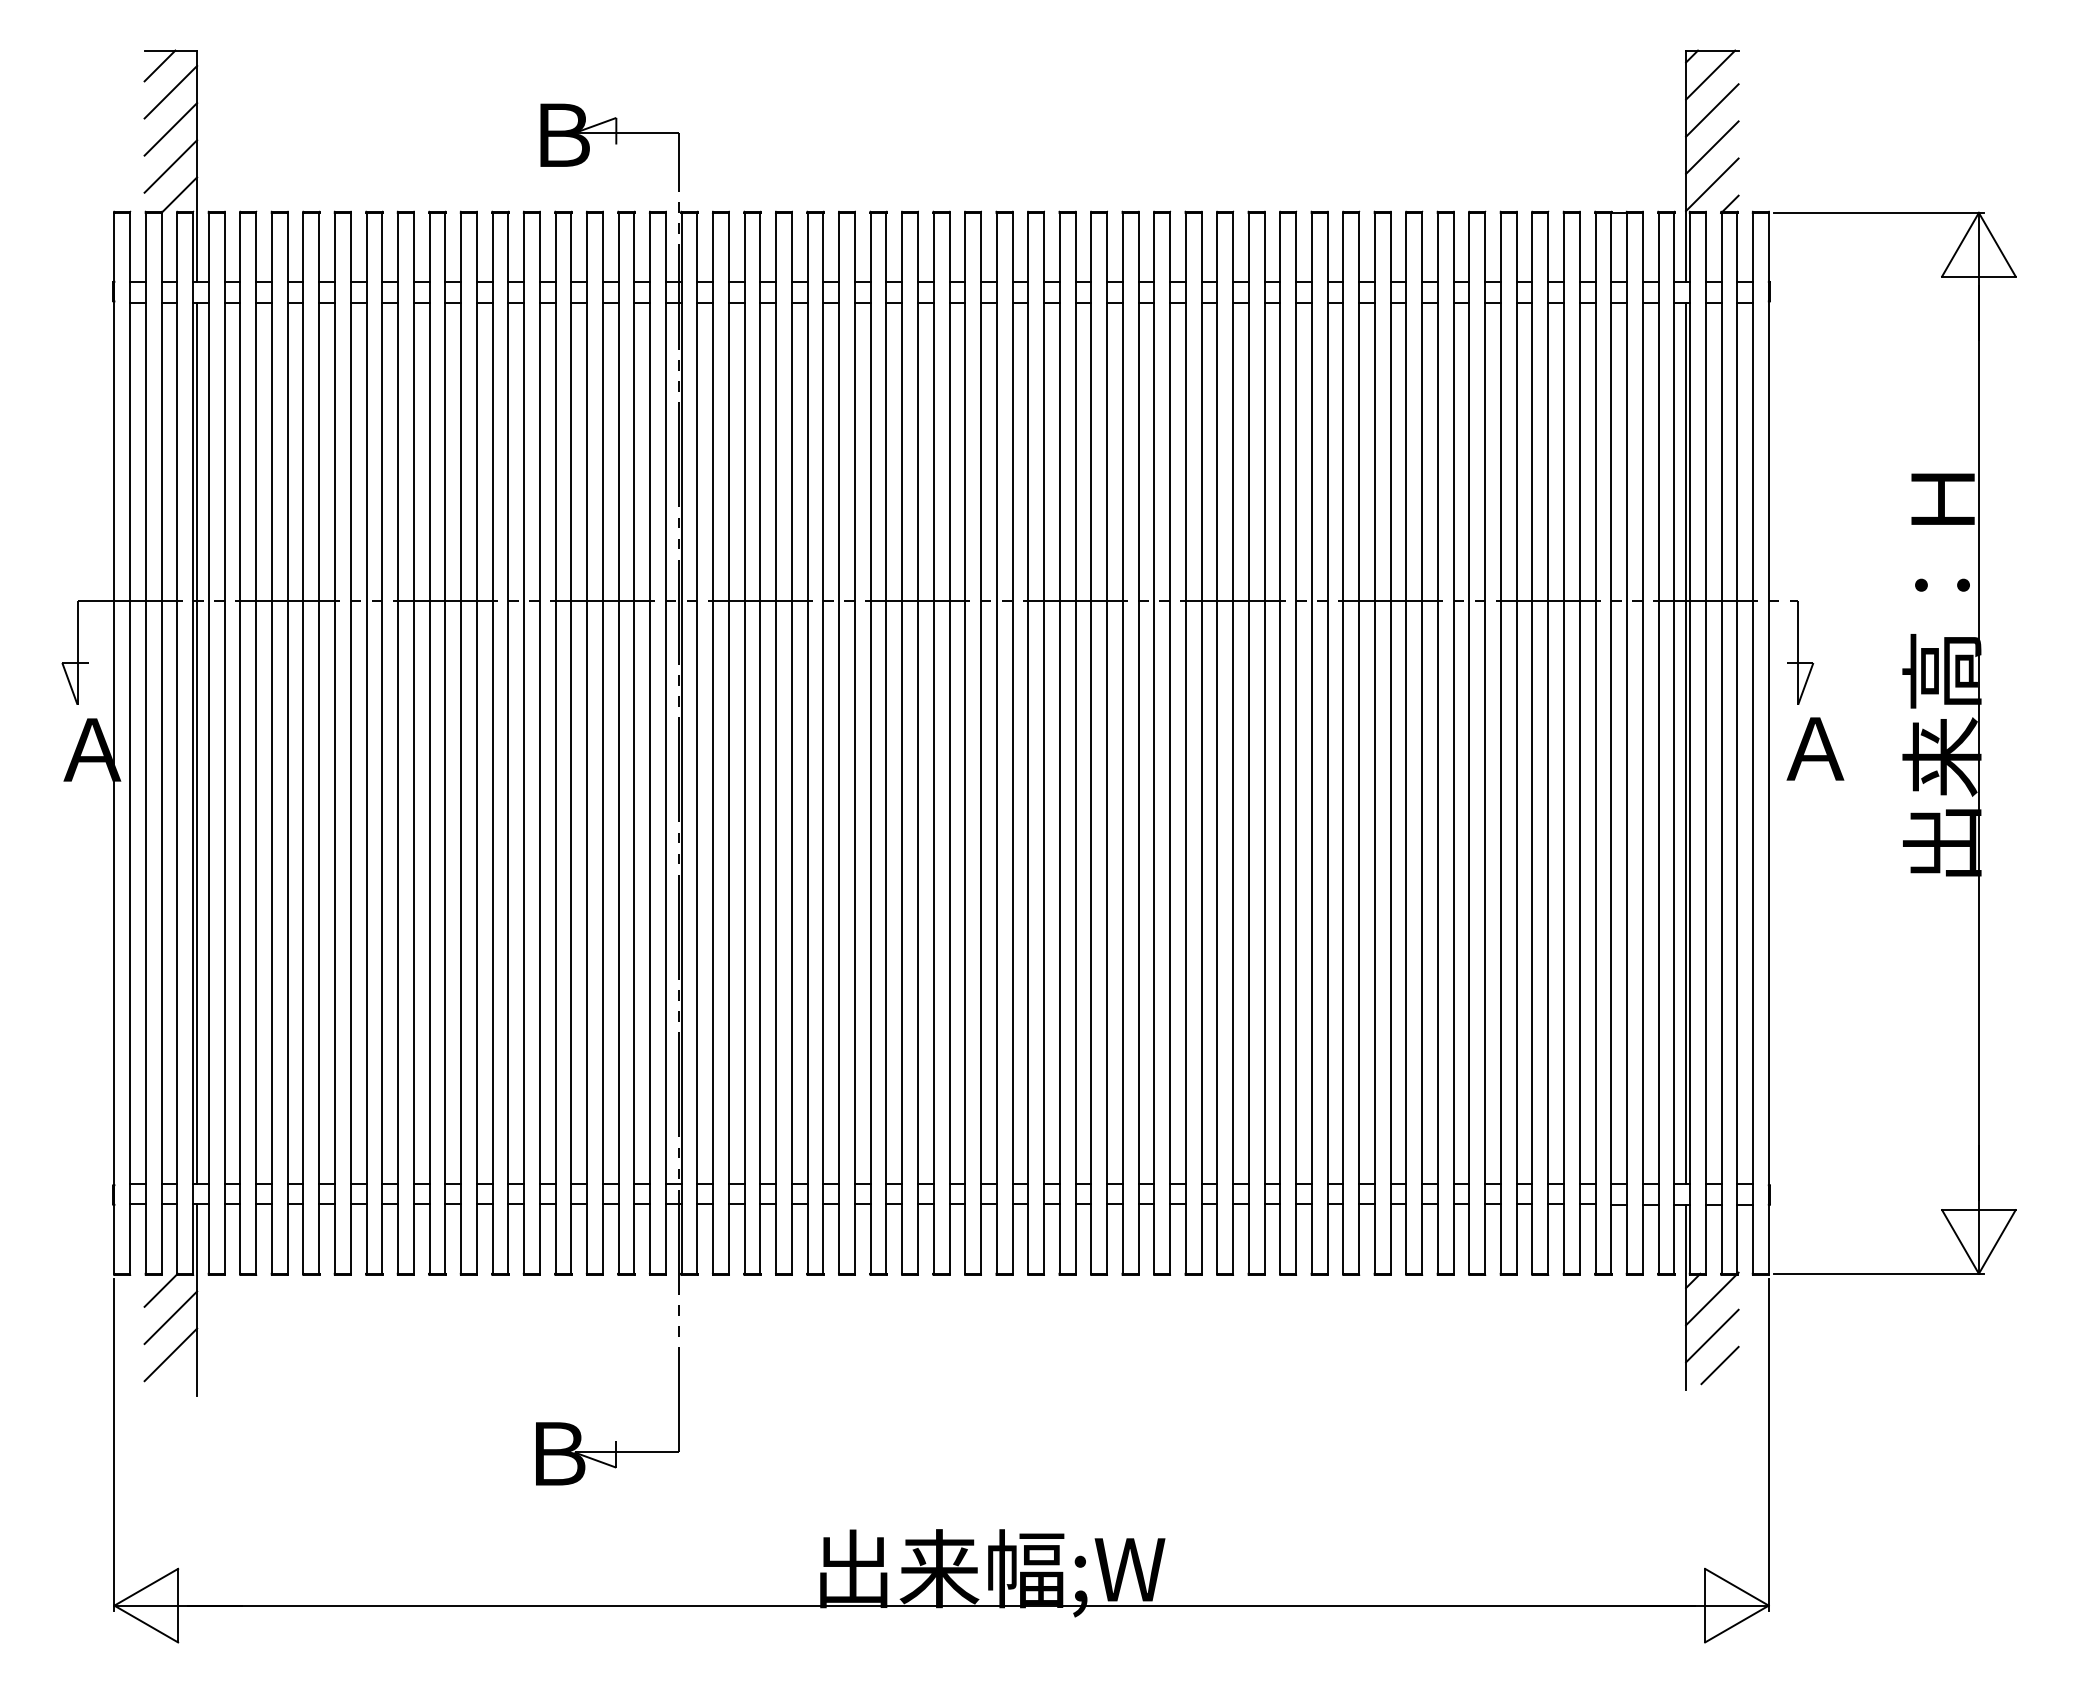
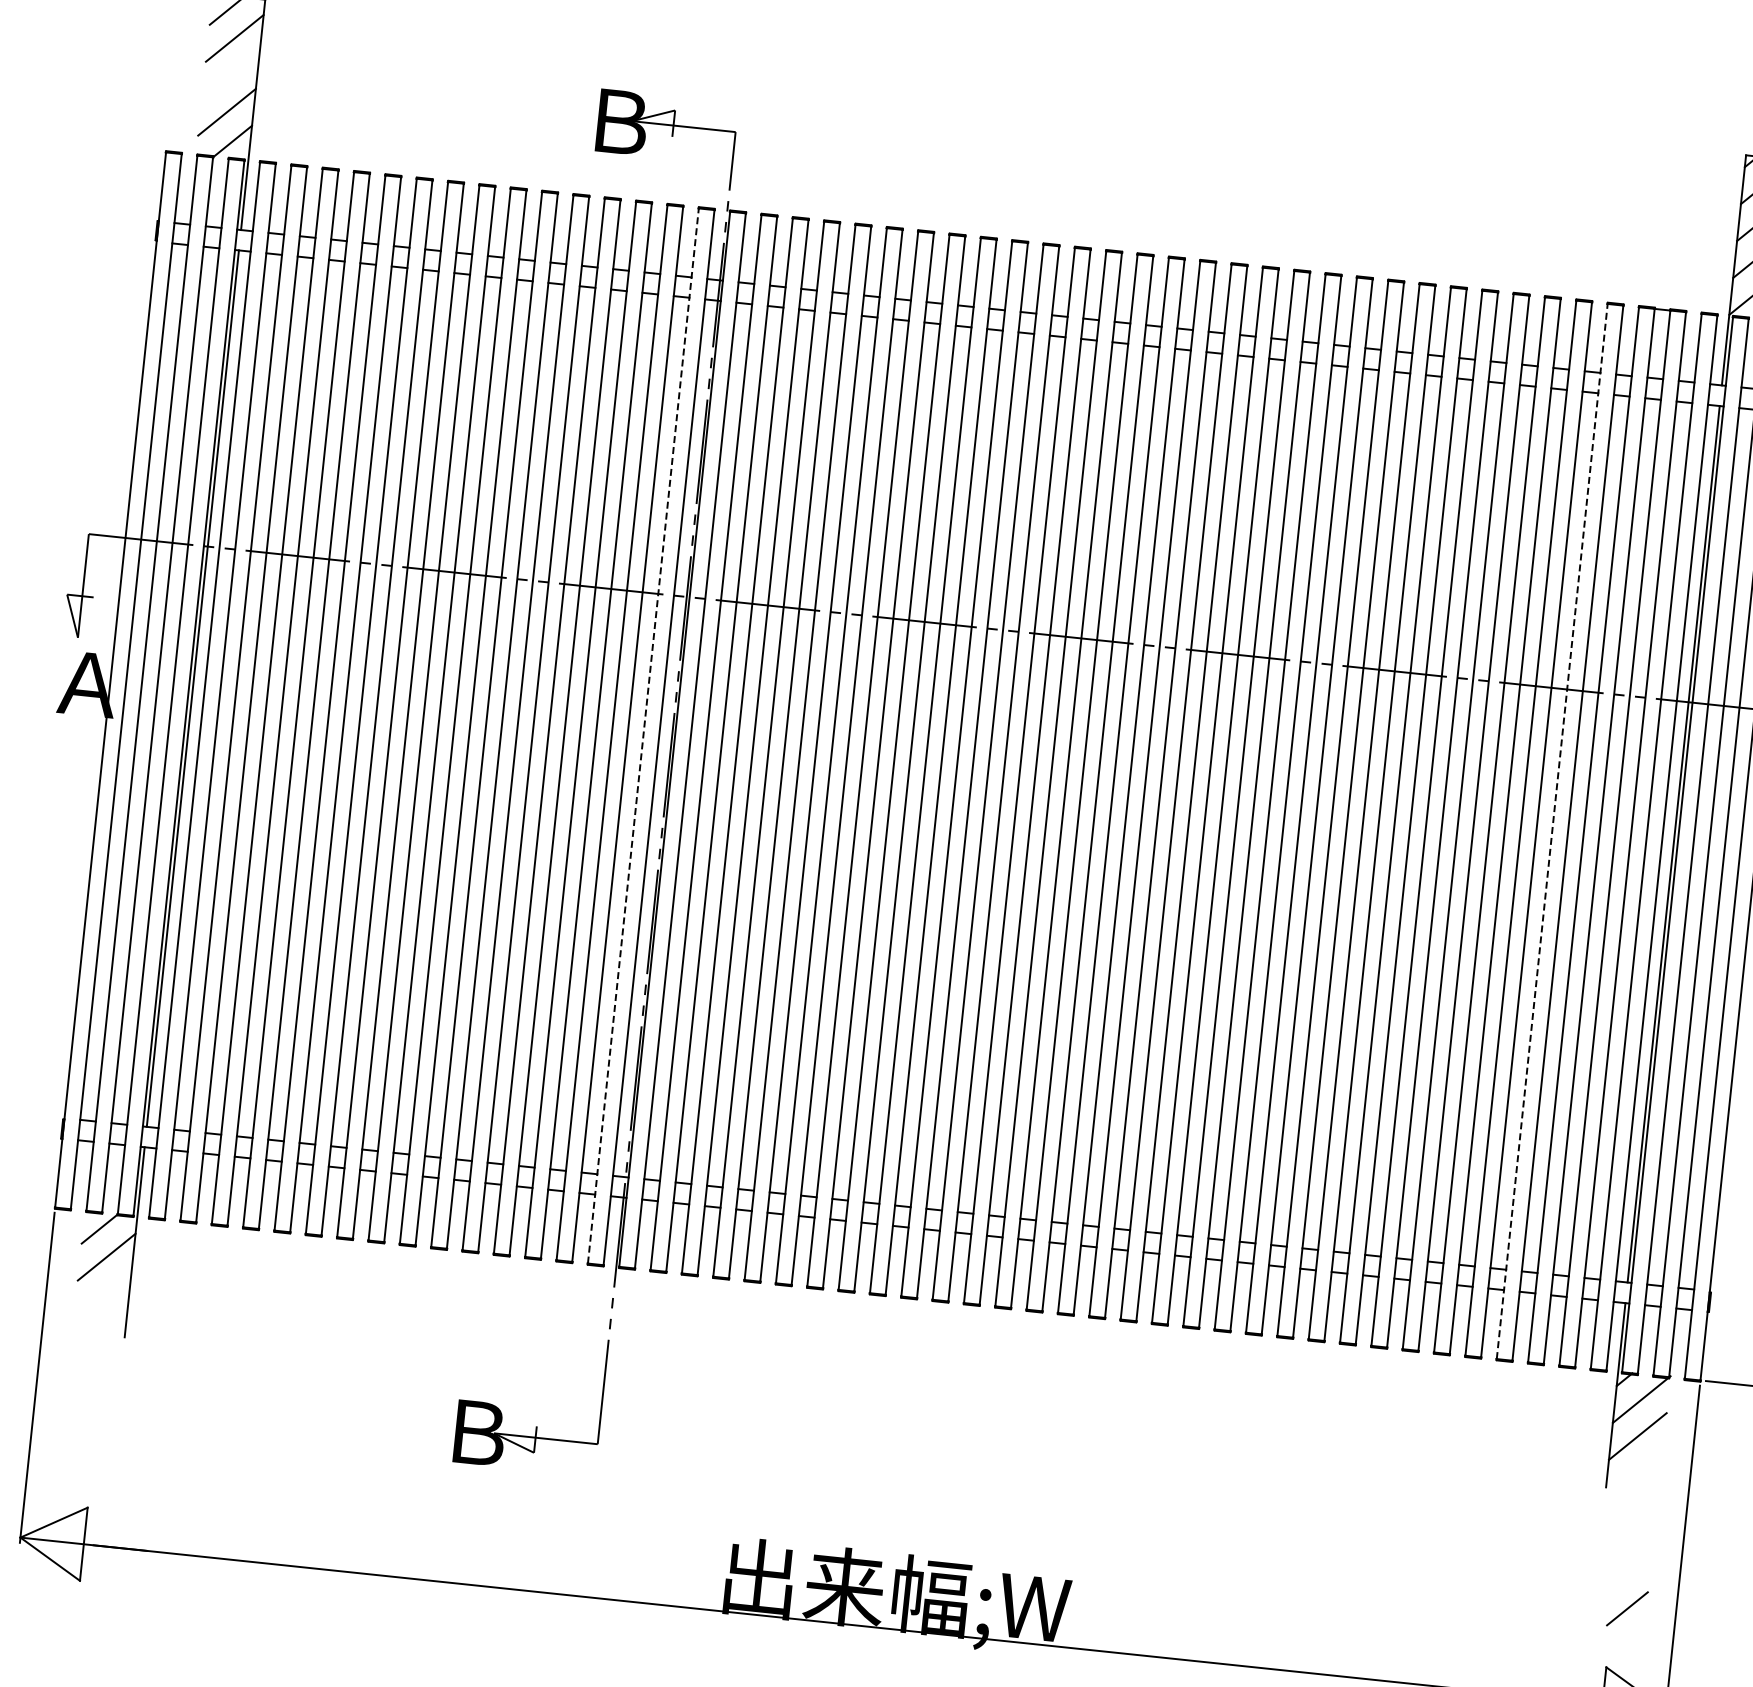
line: (170, 129) -> (230, 75), removed
line: (650, 742) -> (643, 735), solid -> dashed
line: (1563, 742) -> (1551, 830), solid -> dashed
line: (170, 1354) -> (102, 1293), removed
line: (1719, 1365) -> (1626, 1608), moved

